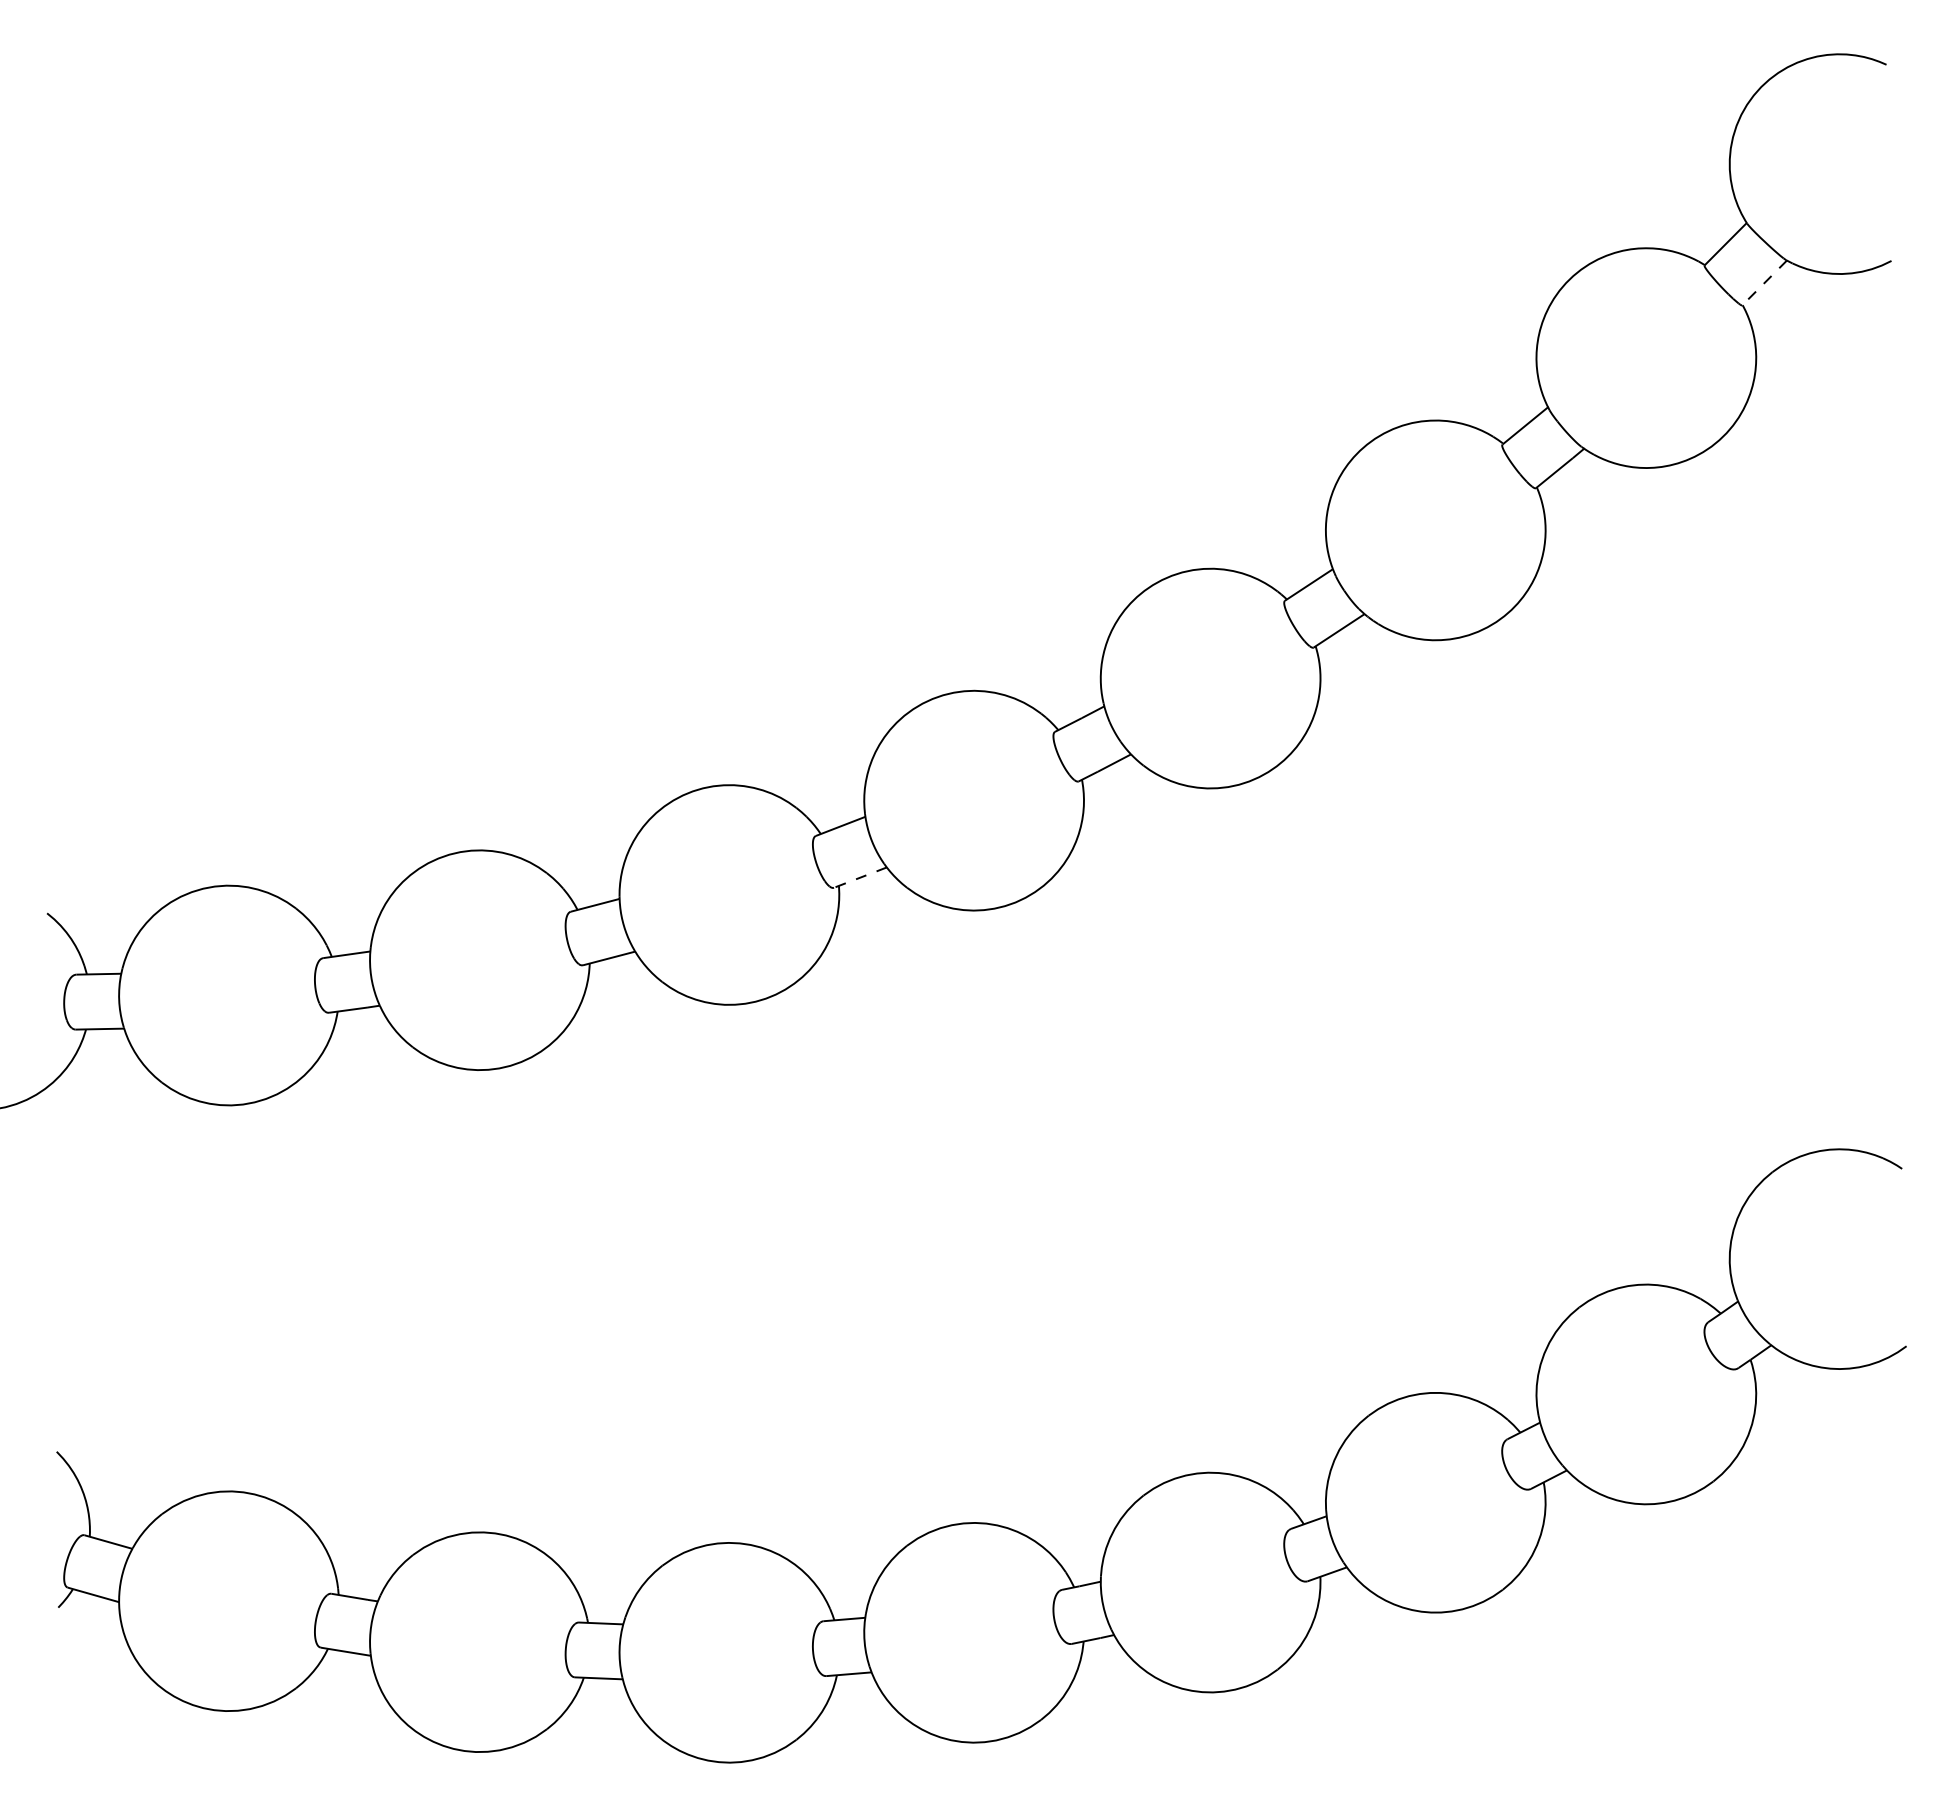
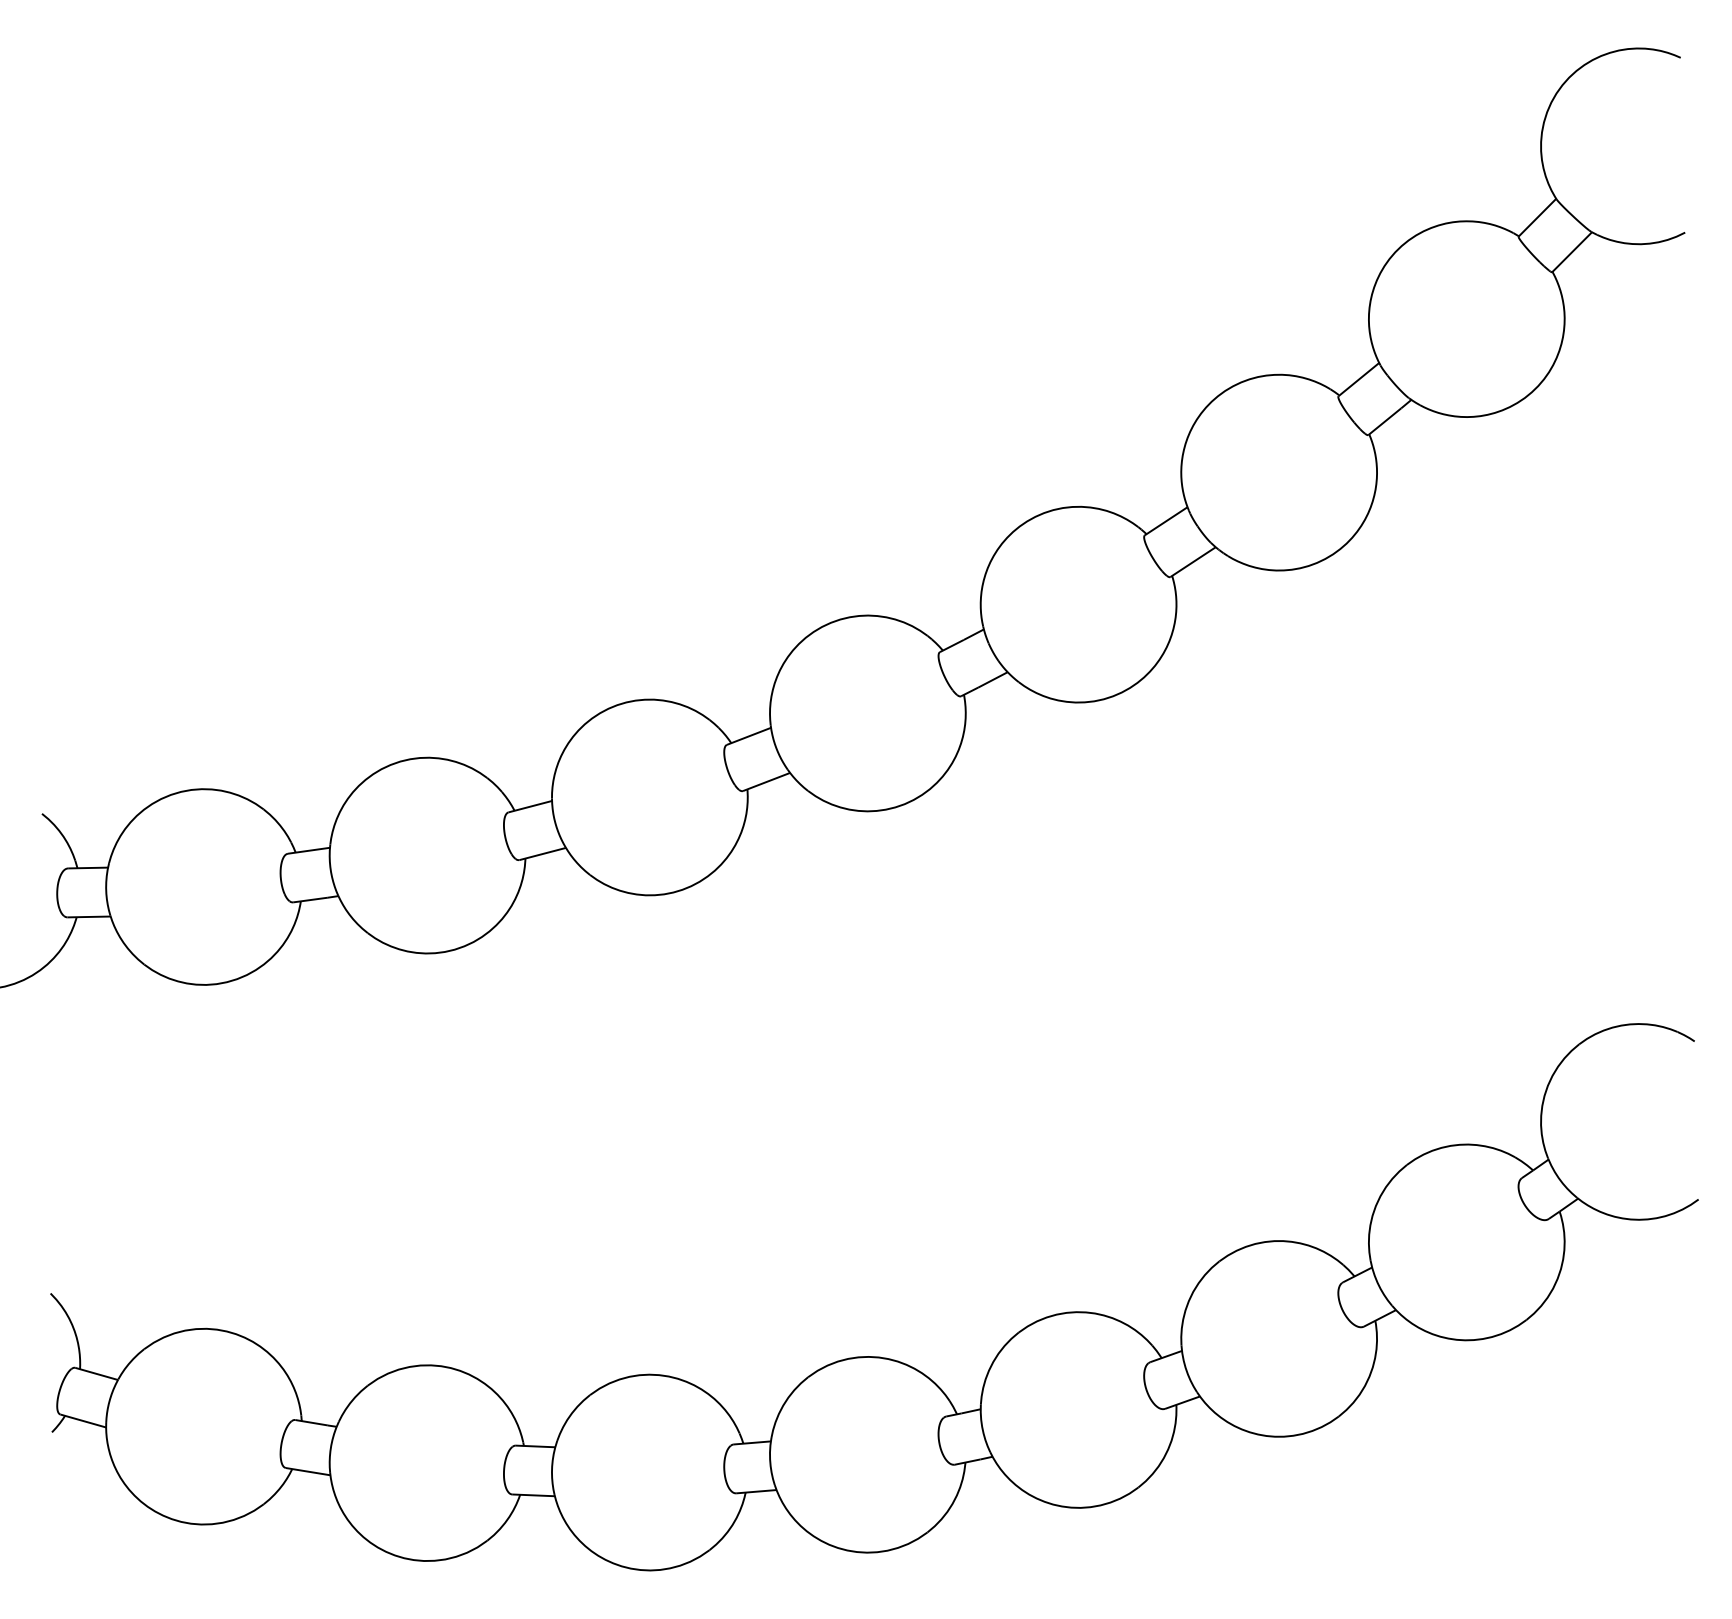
line: (1764, 282) -> (1572, 251), dashed -> solid
line: (859, 877) -> (765, 781), dashed -> solid

